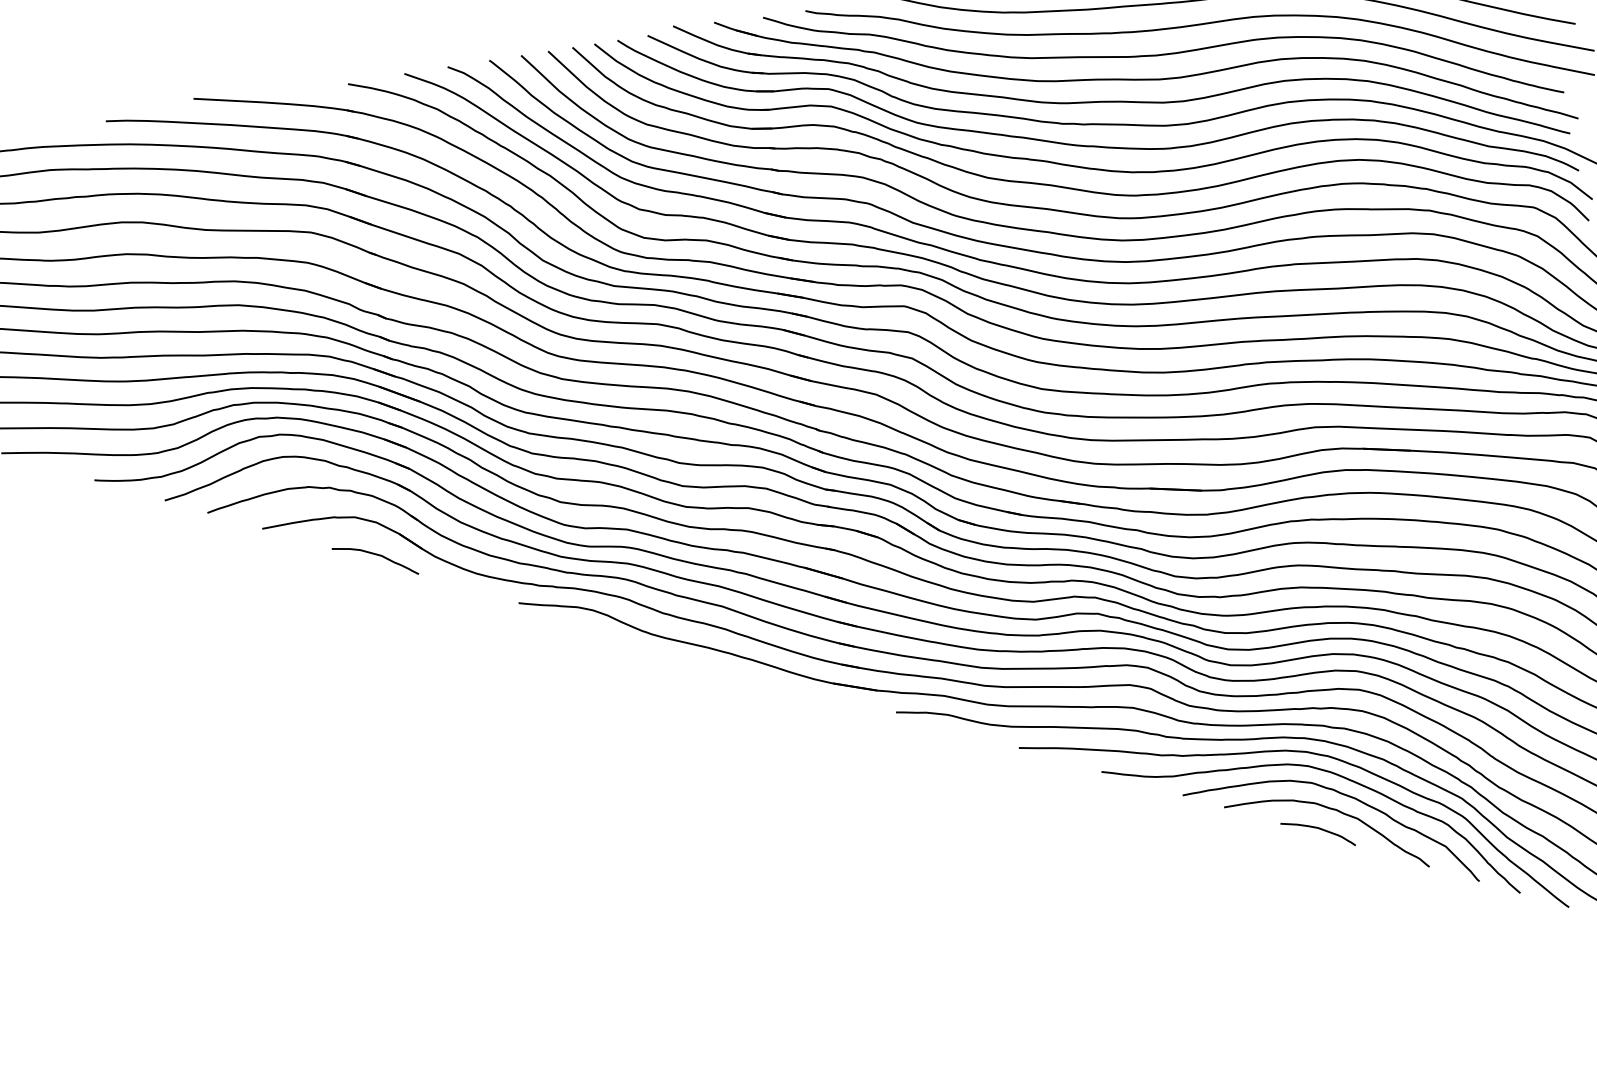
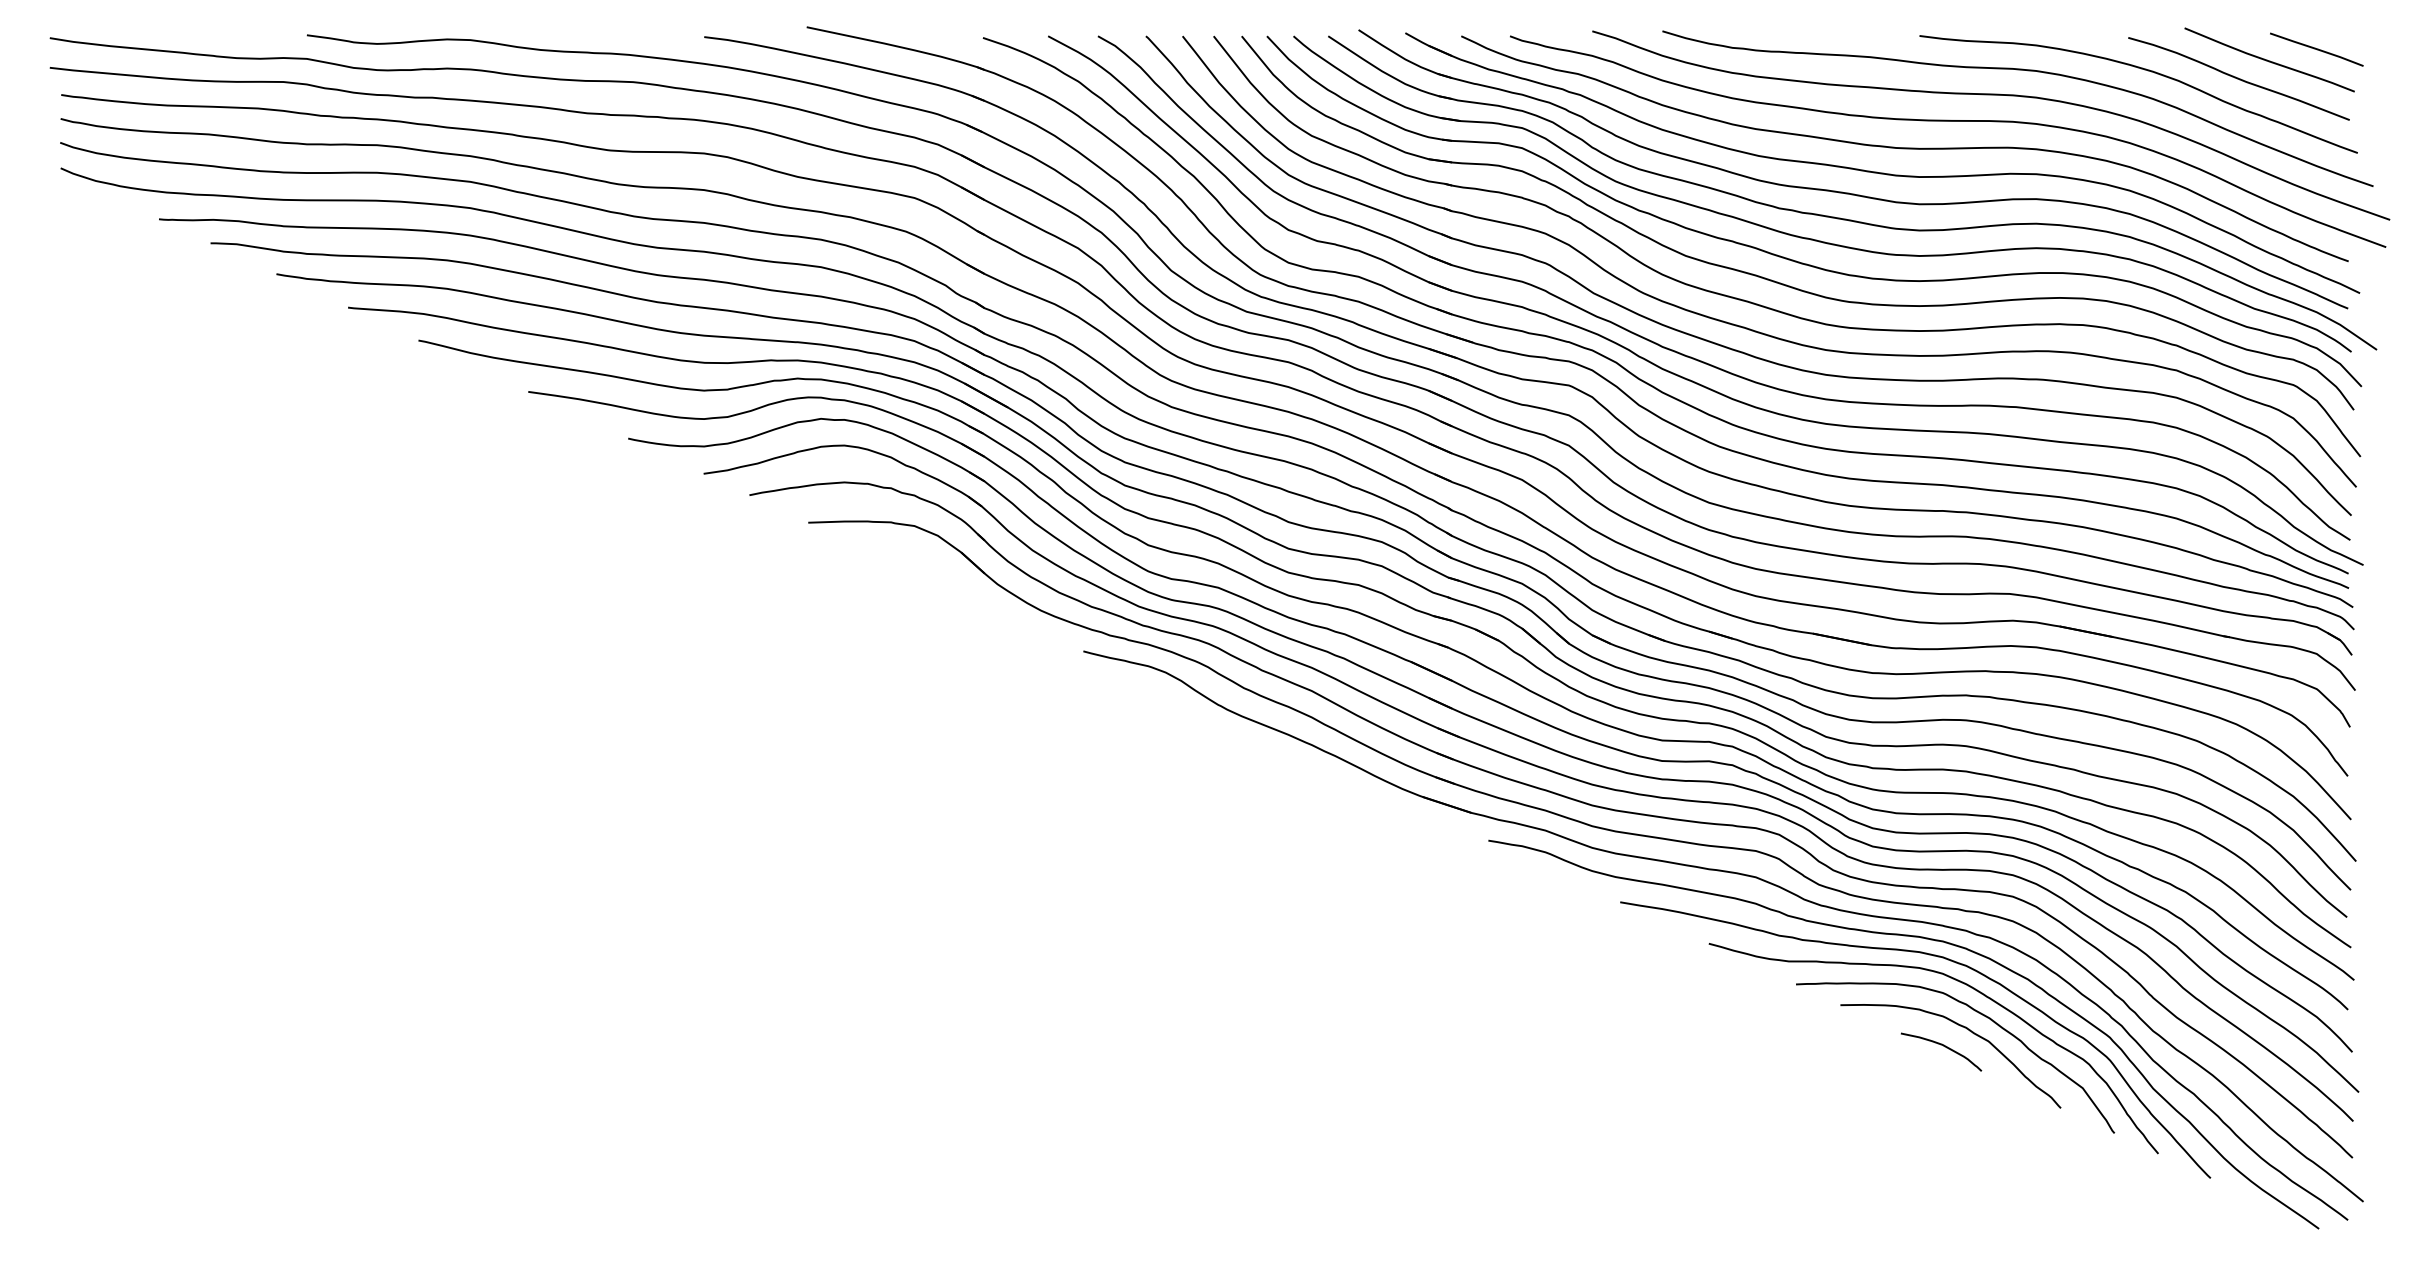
curve: (376, 555) -> (931, 572), removed

